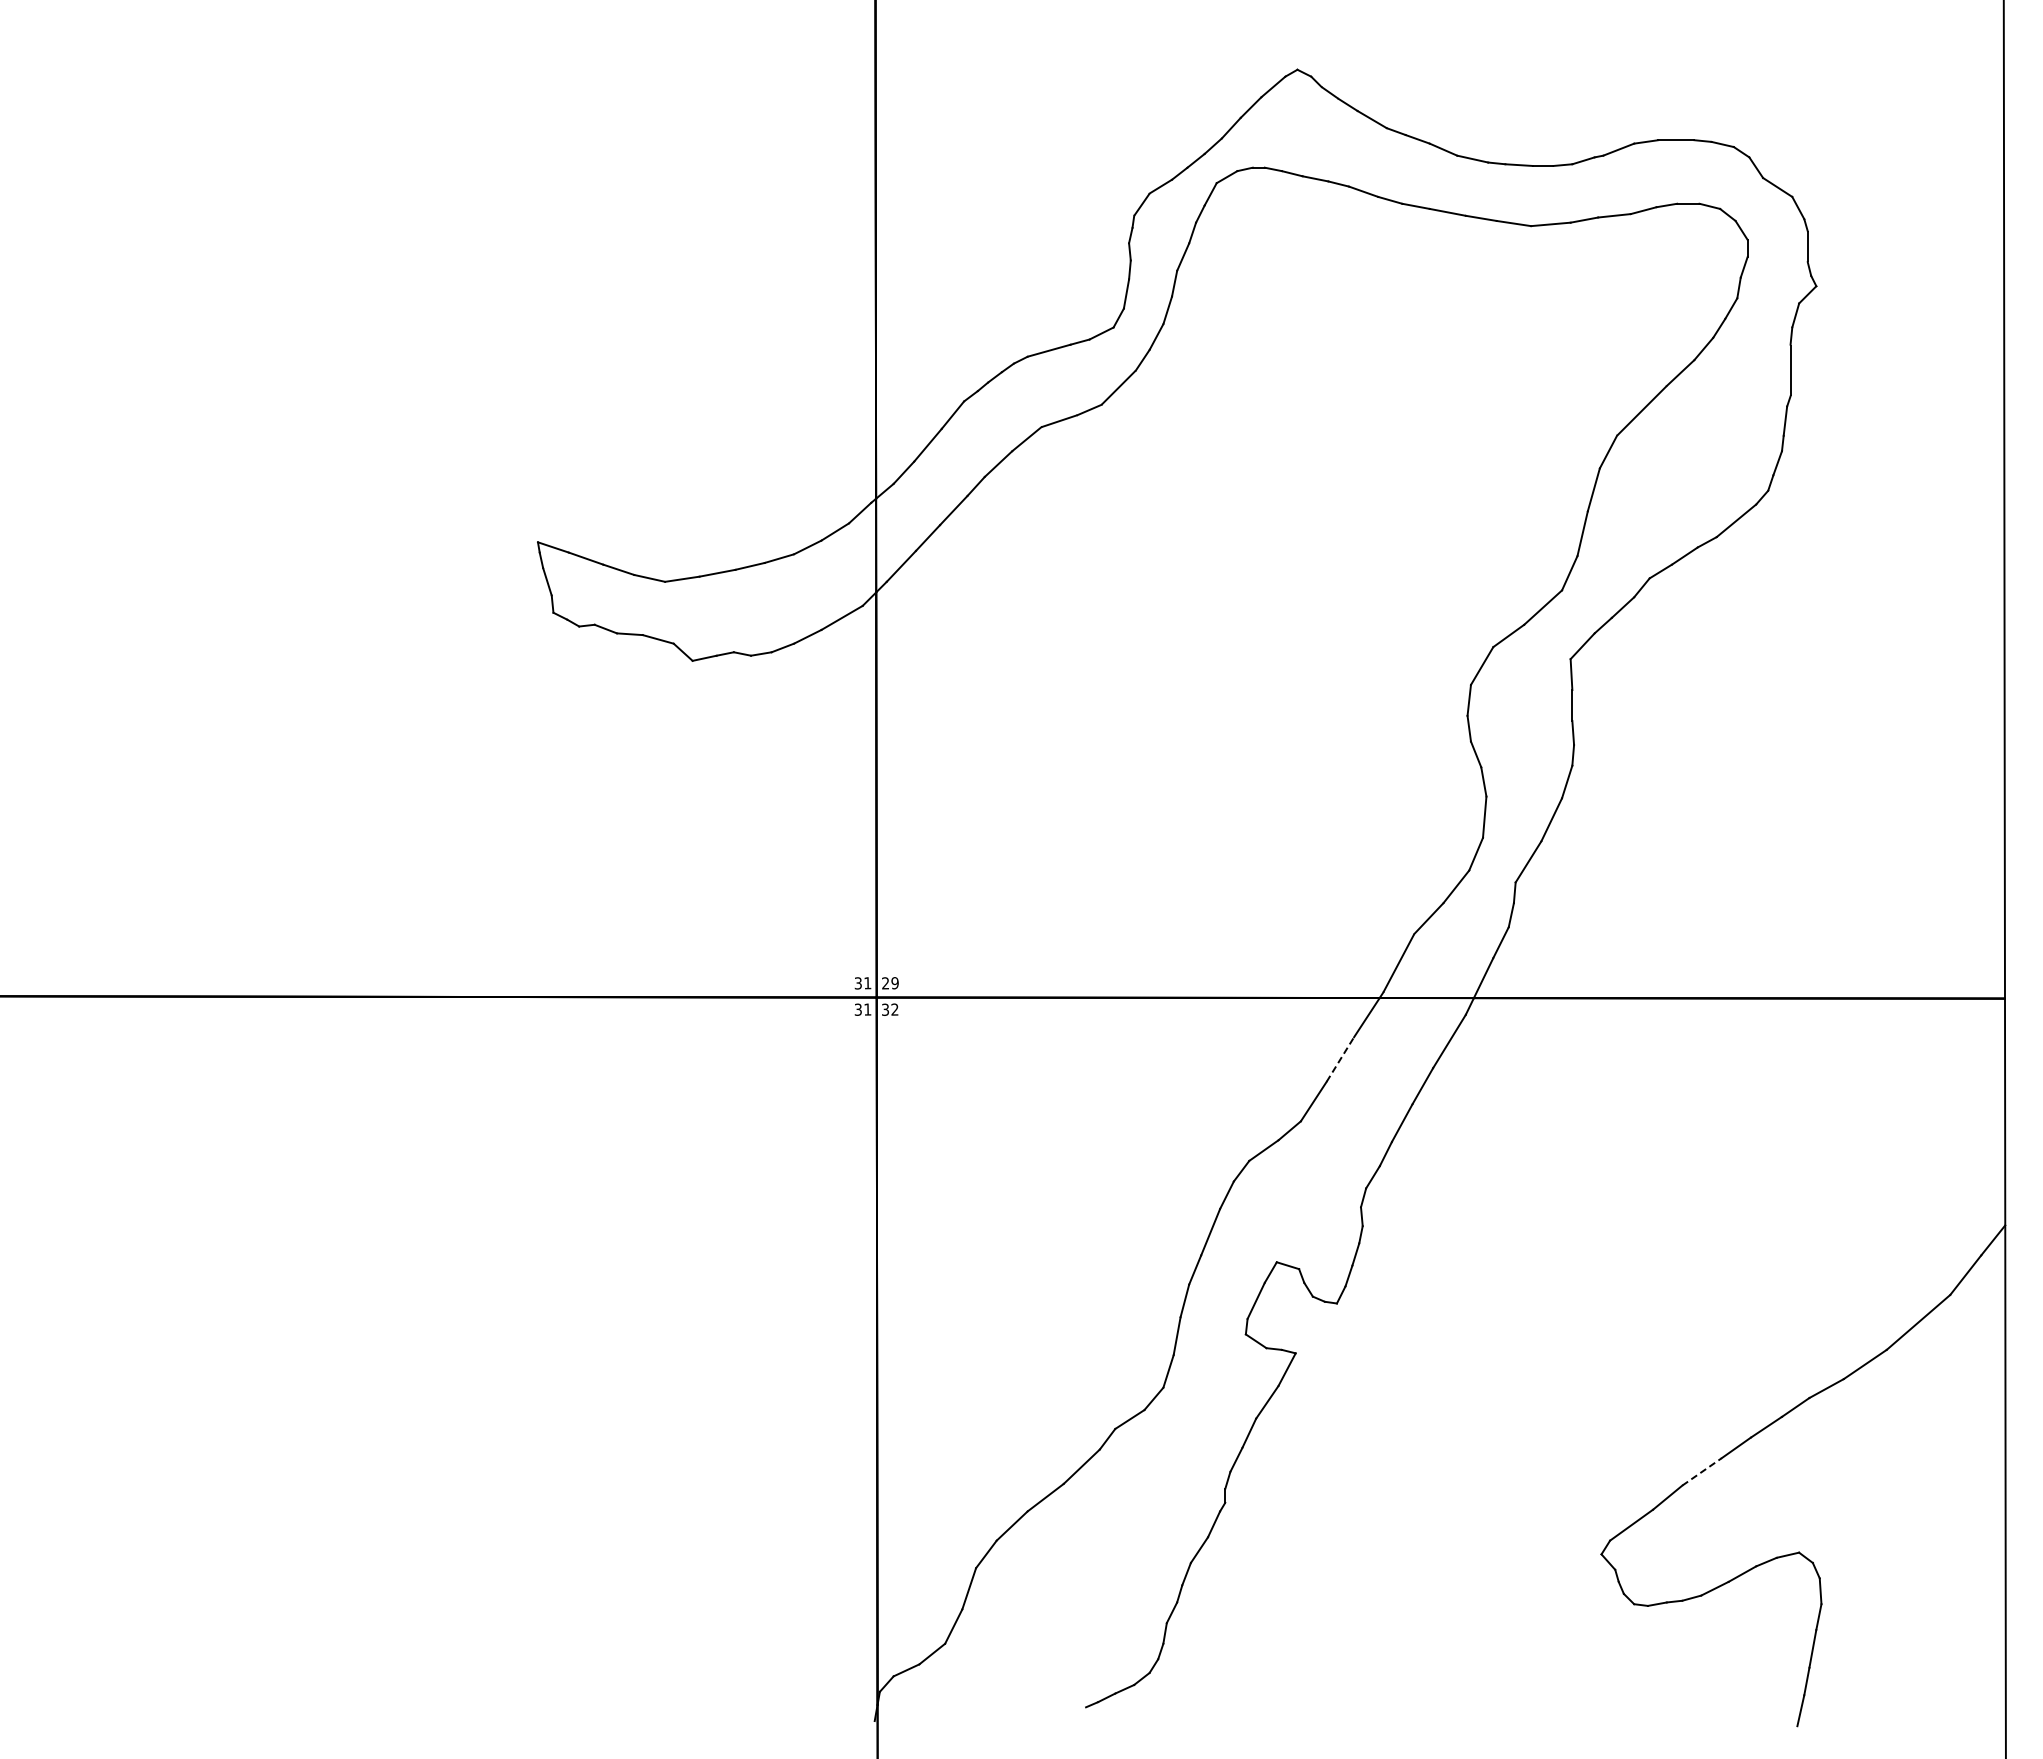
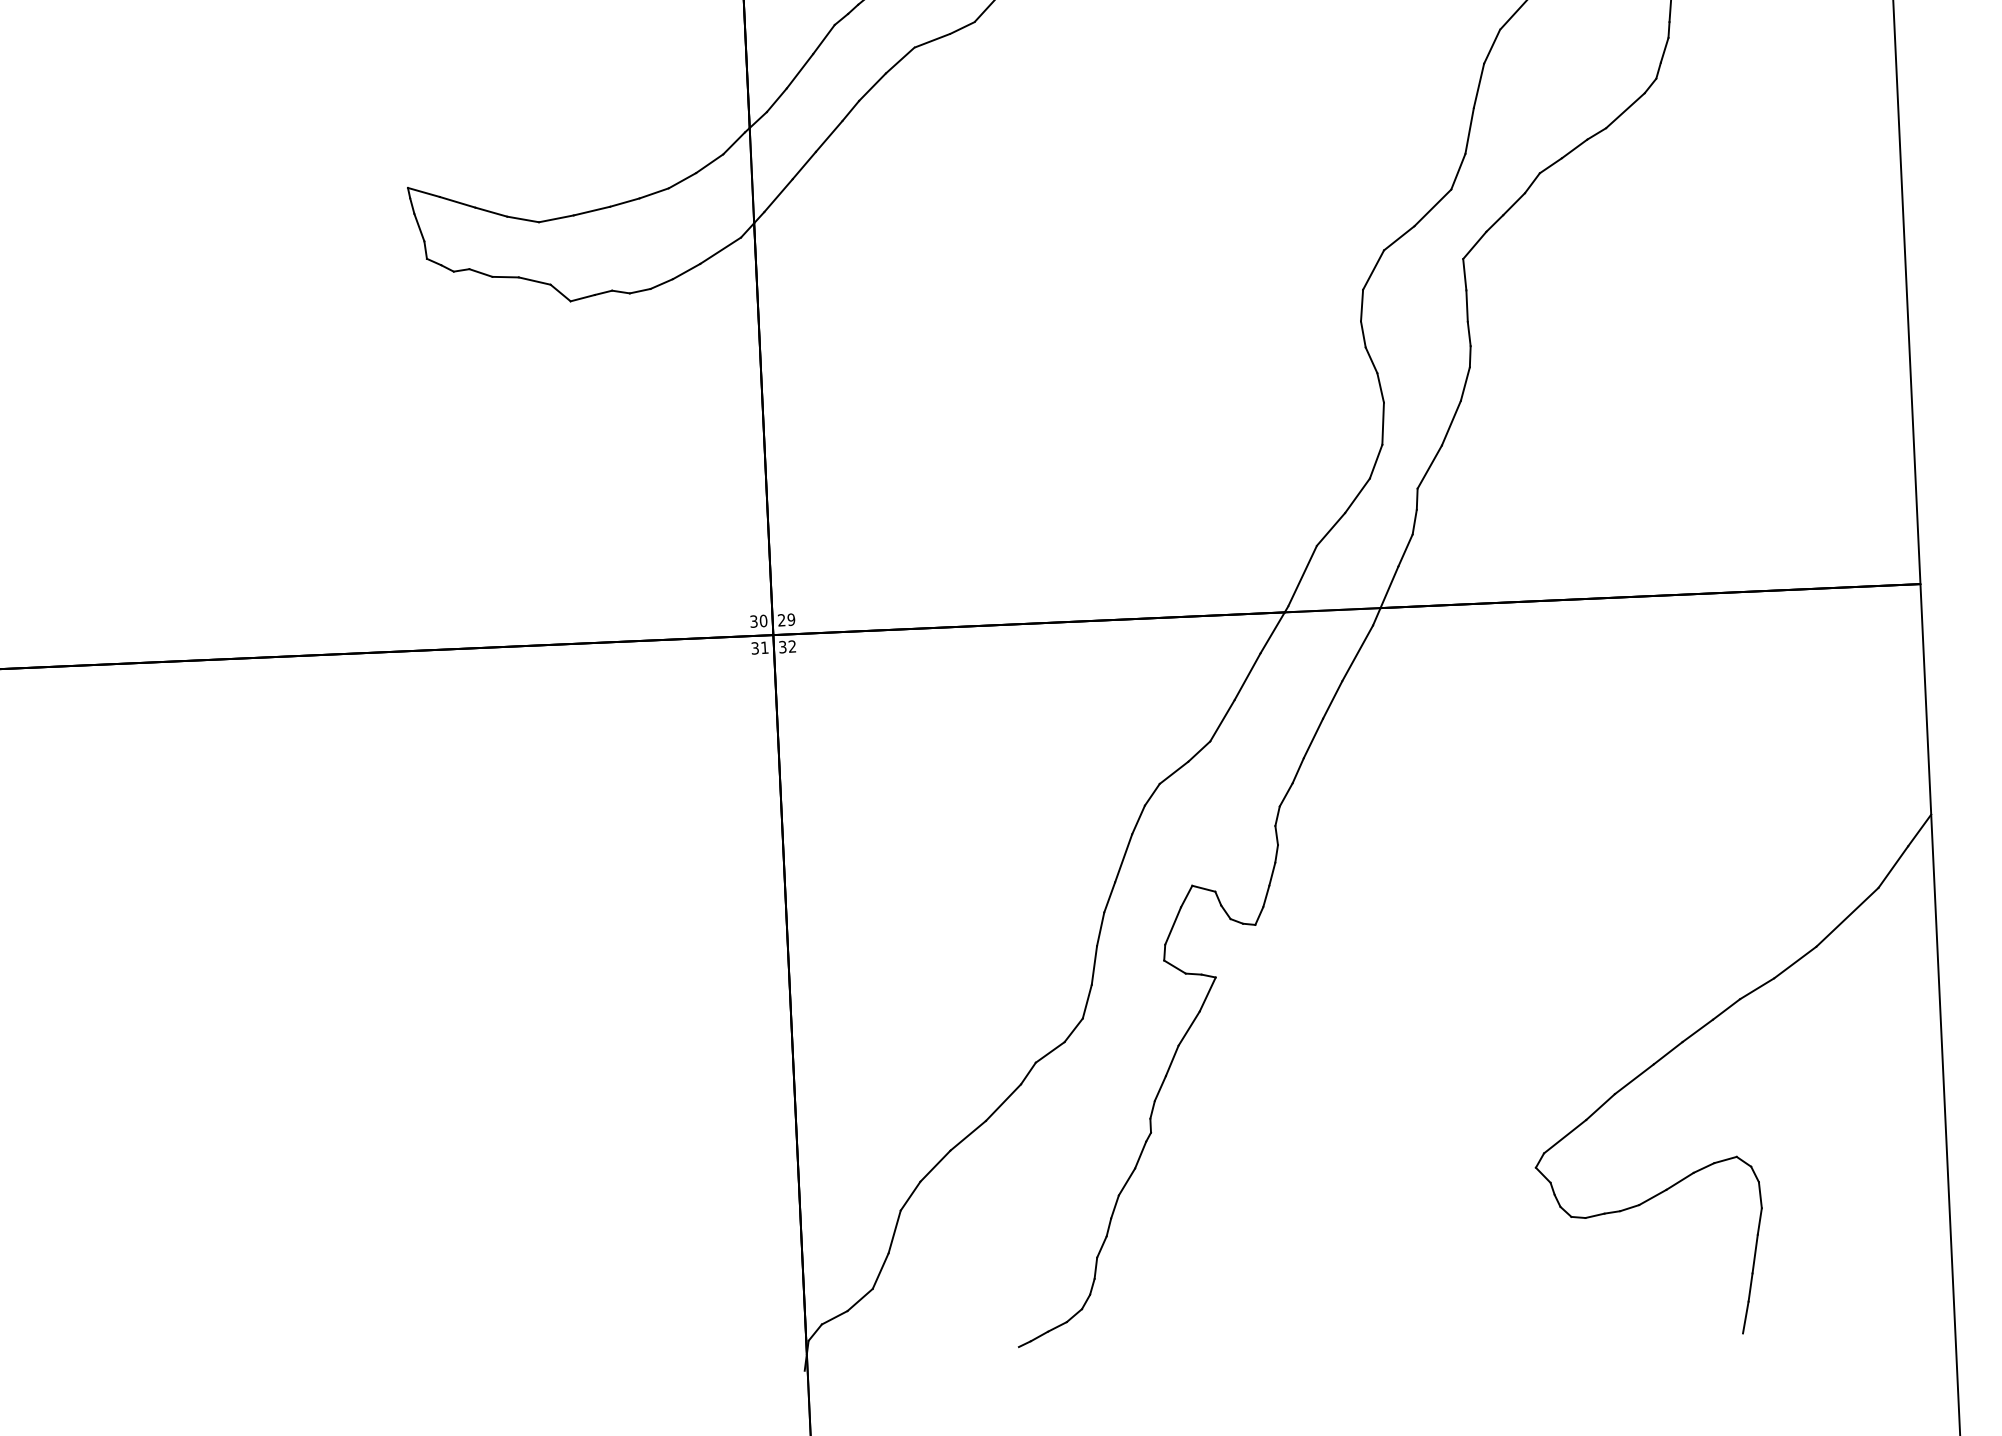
text: (867, 983) -> (763, 621), 31 -> 30
line: (1340, 1059) -> (1247, 676), dashed -> solid
line: (1702, 1471) -> (1634, 1078), dashed -> solid

